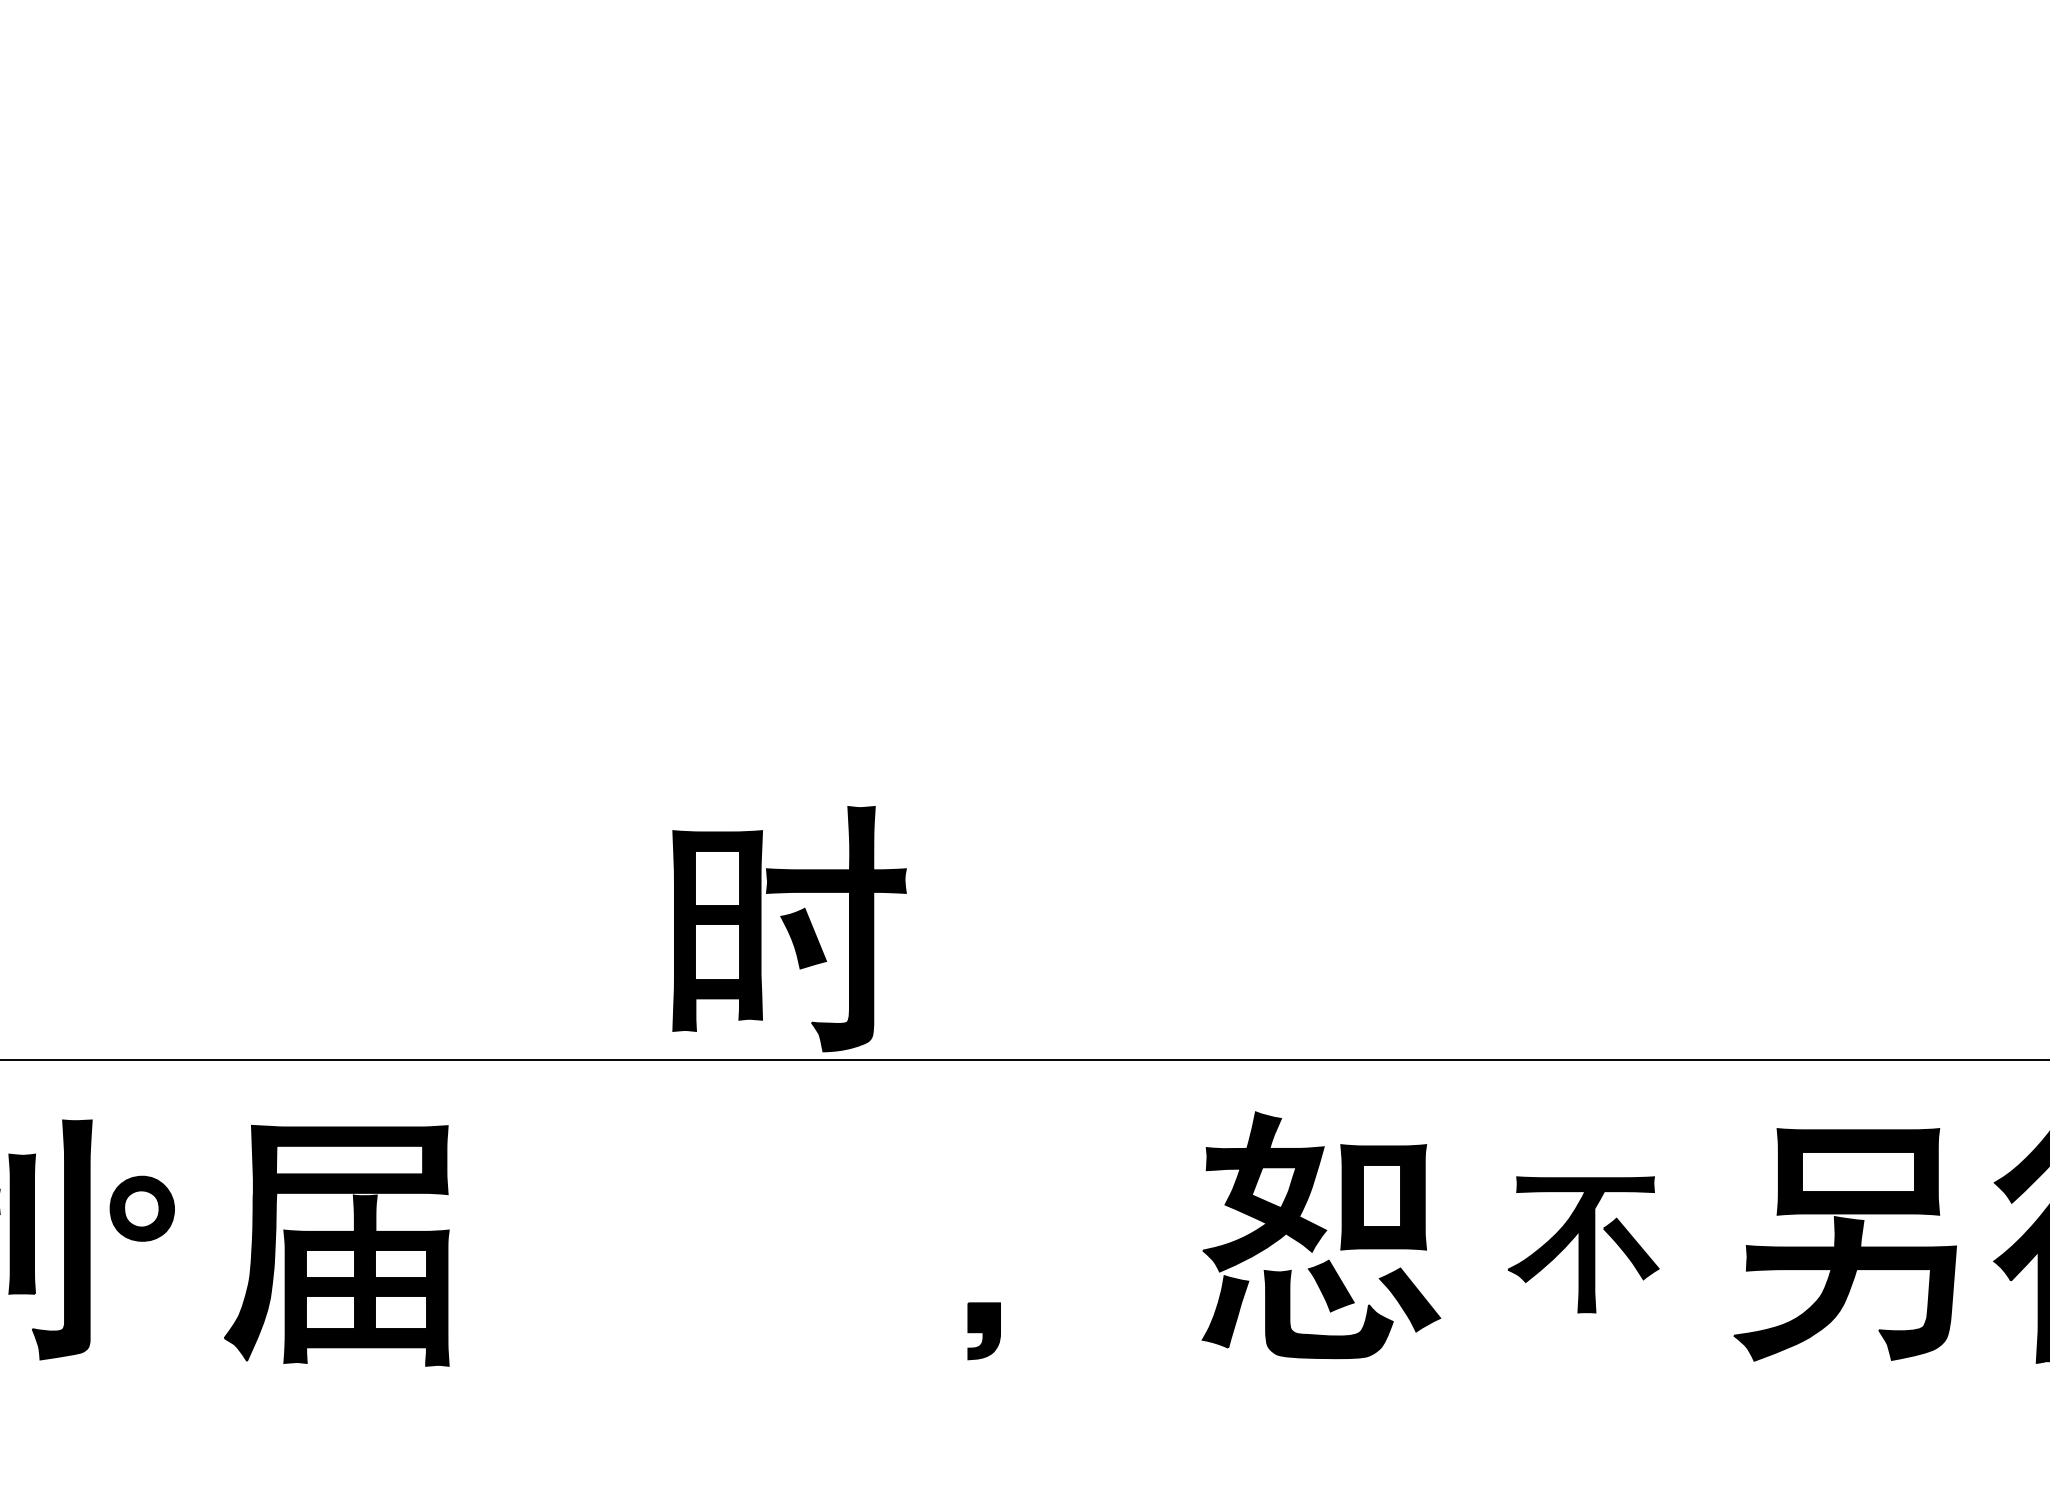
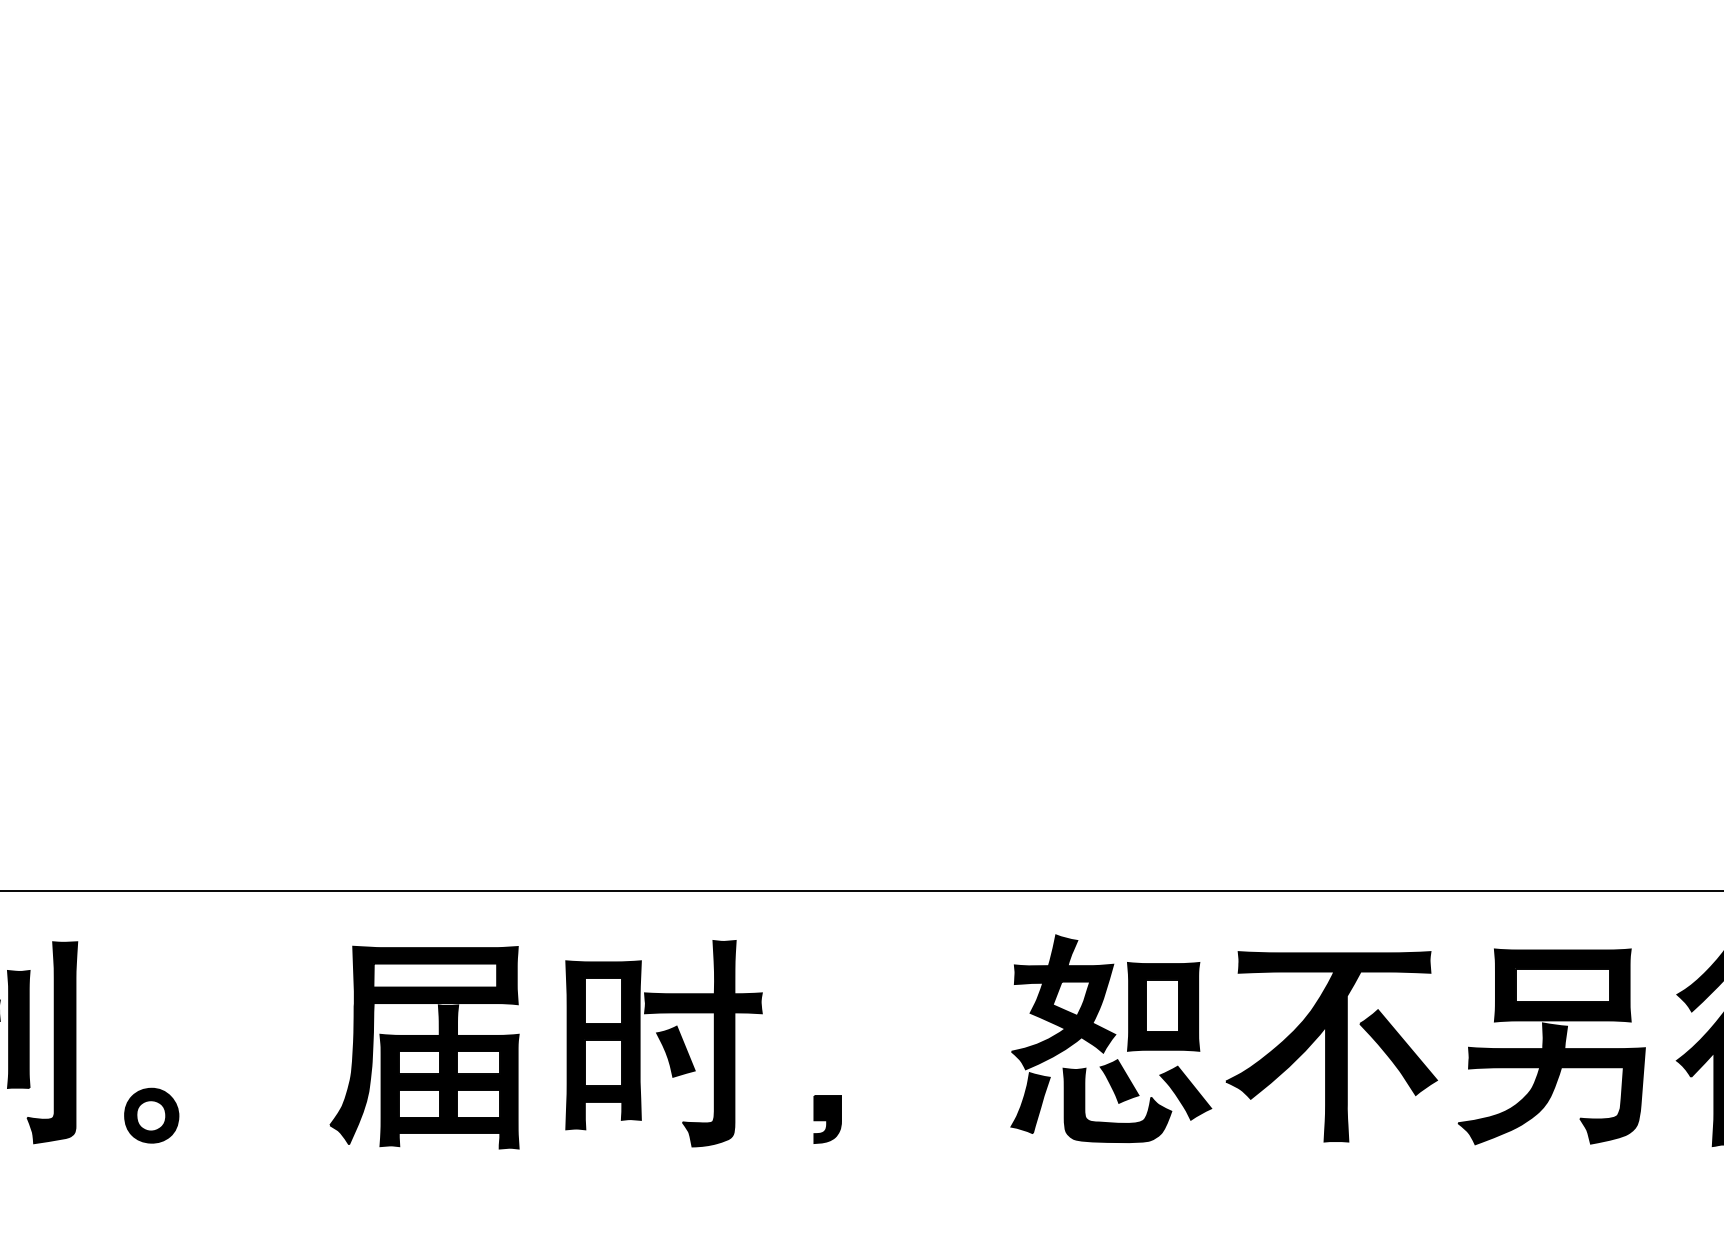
part: (789, 929) -> (663, 1044), moved
part: (141, 1208) -> (151, 1115), moved
part: (1583, 1244) -> (1331, 1046), size x1.67
part: (336, 1245) -> (424, 1047), moved

